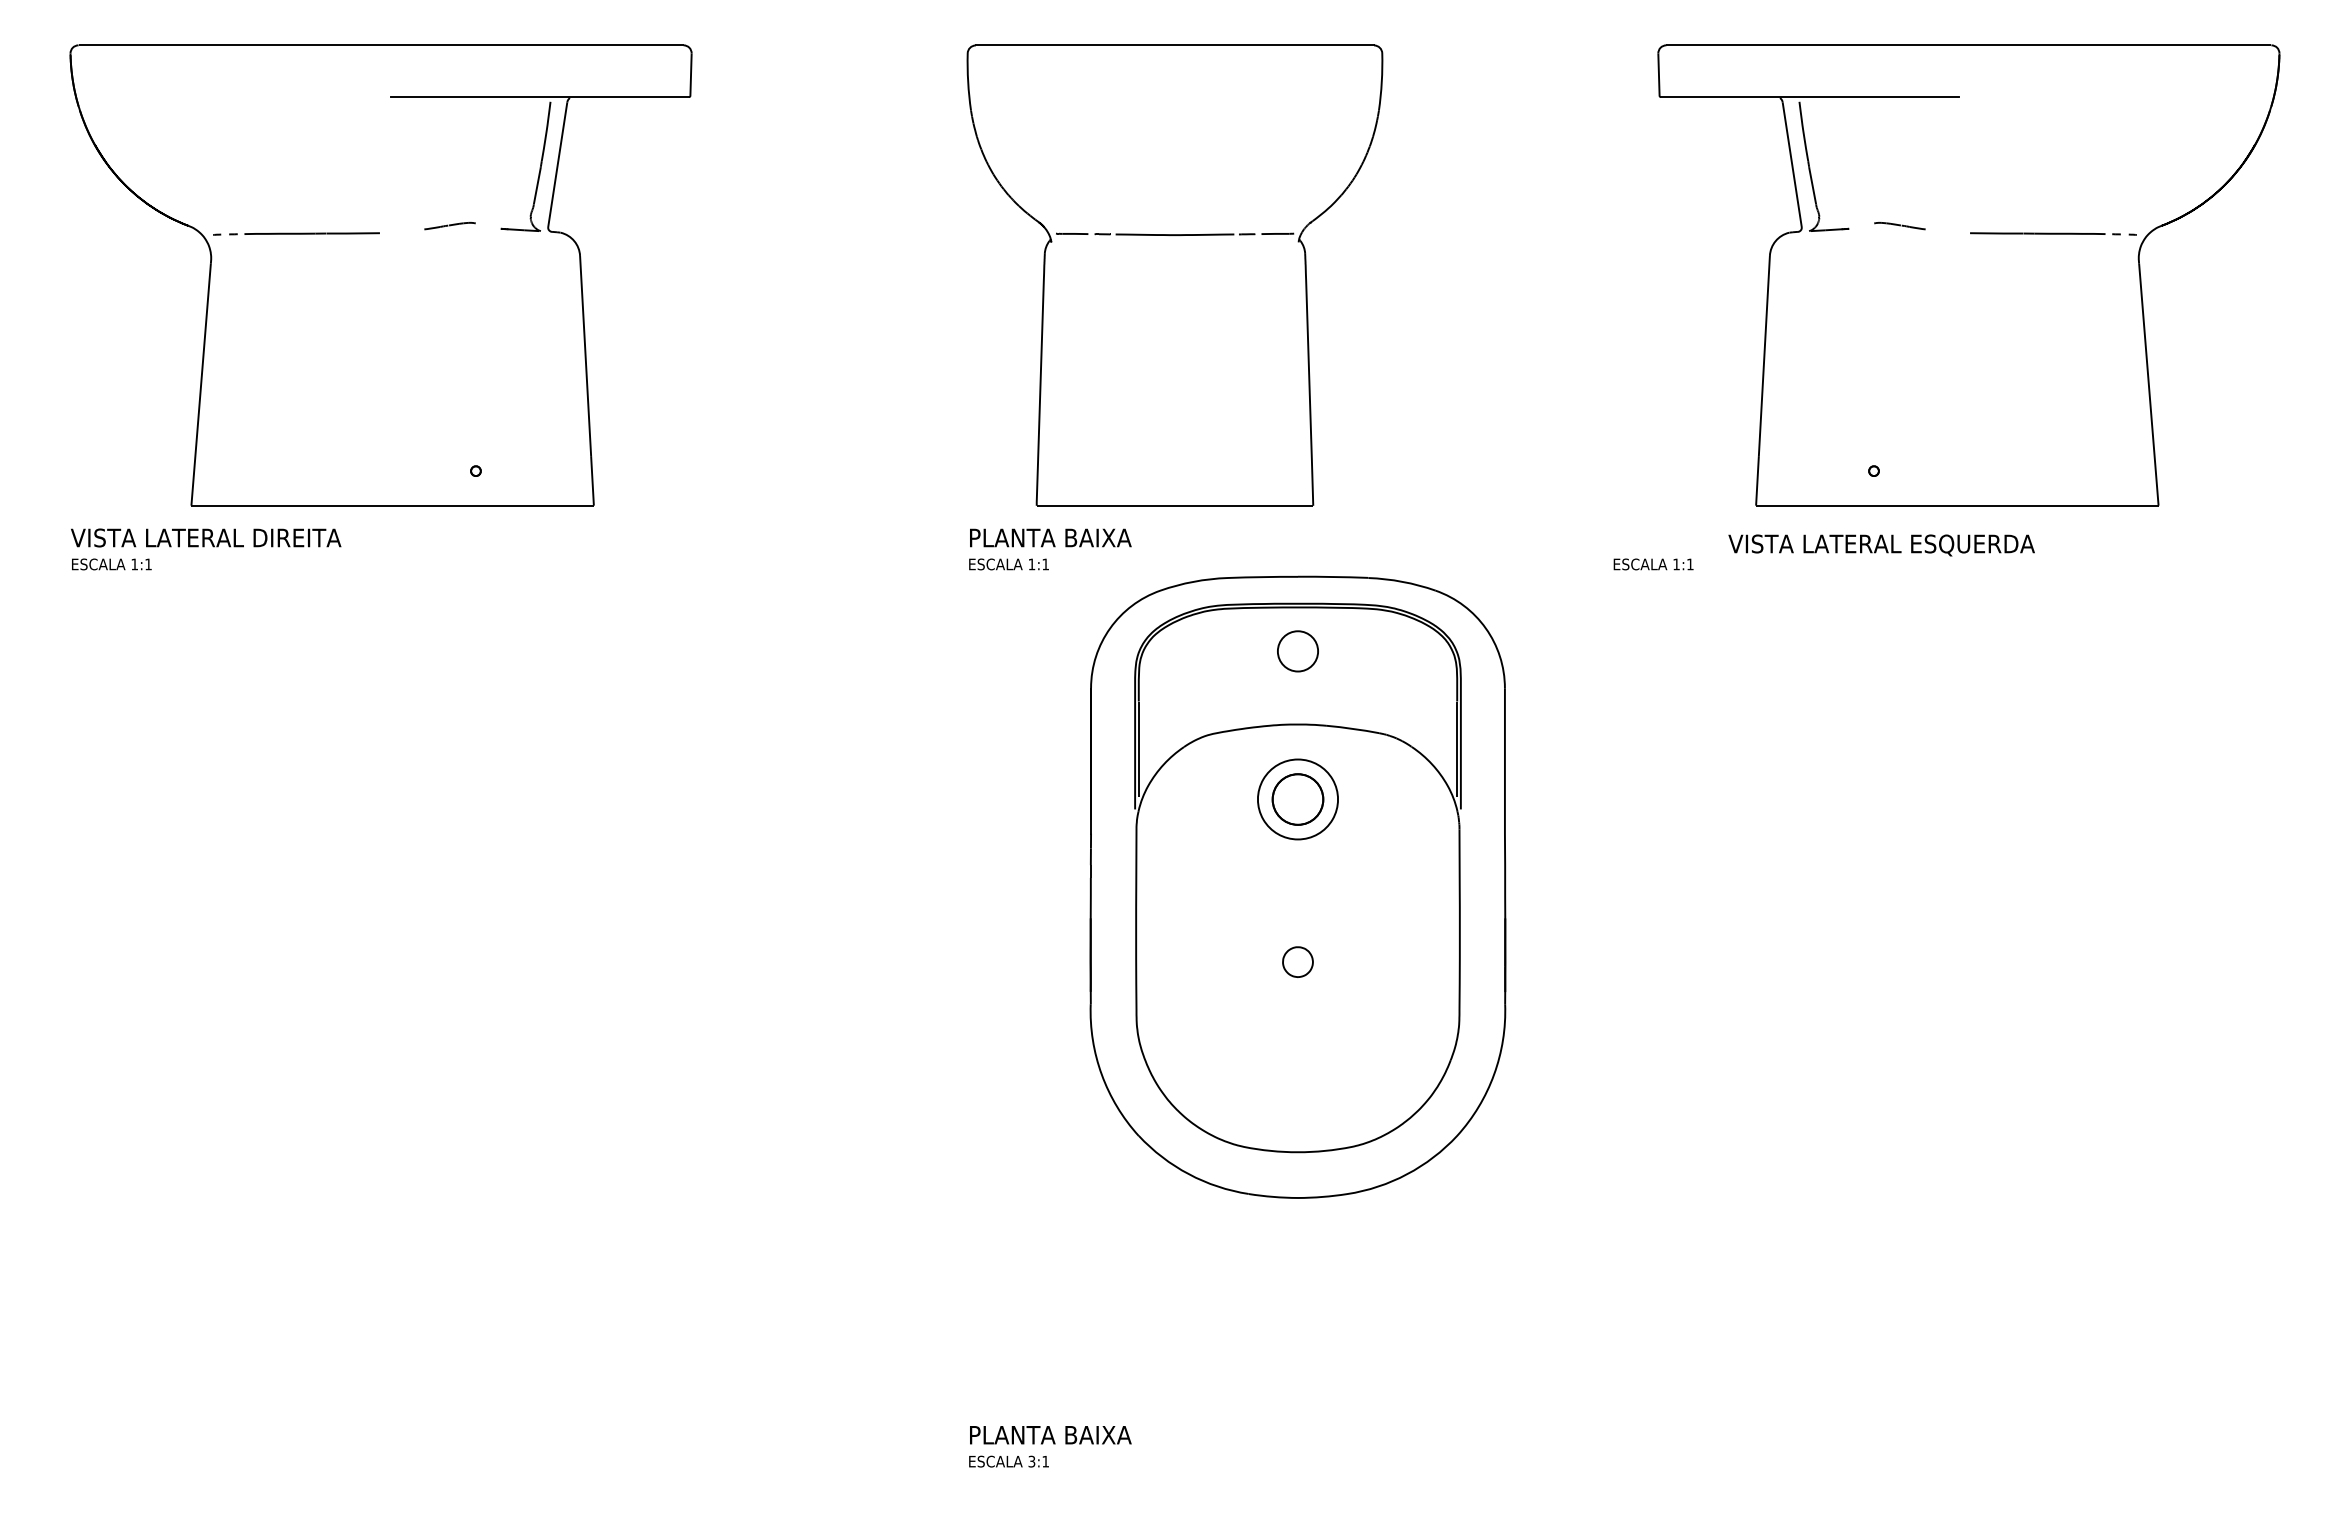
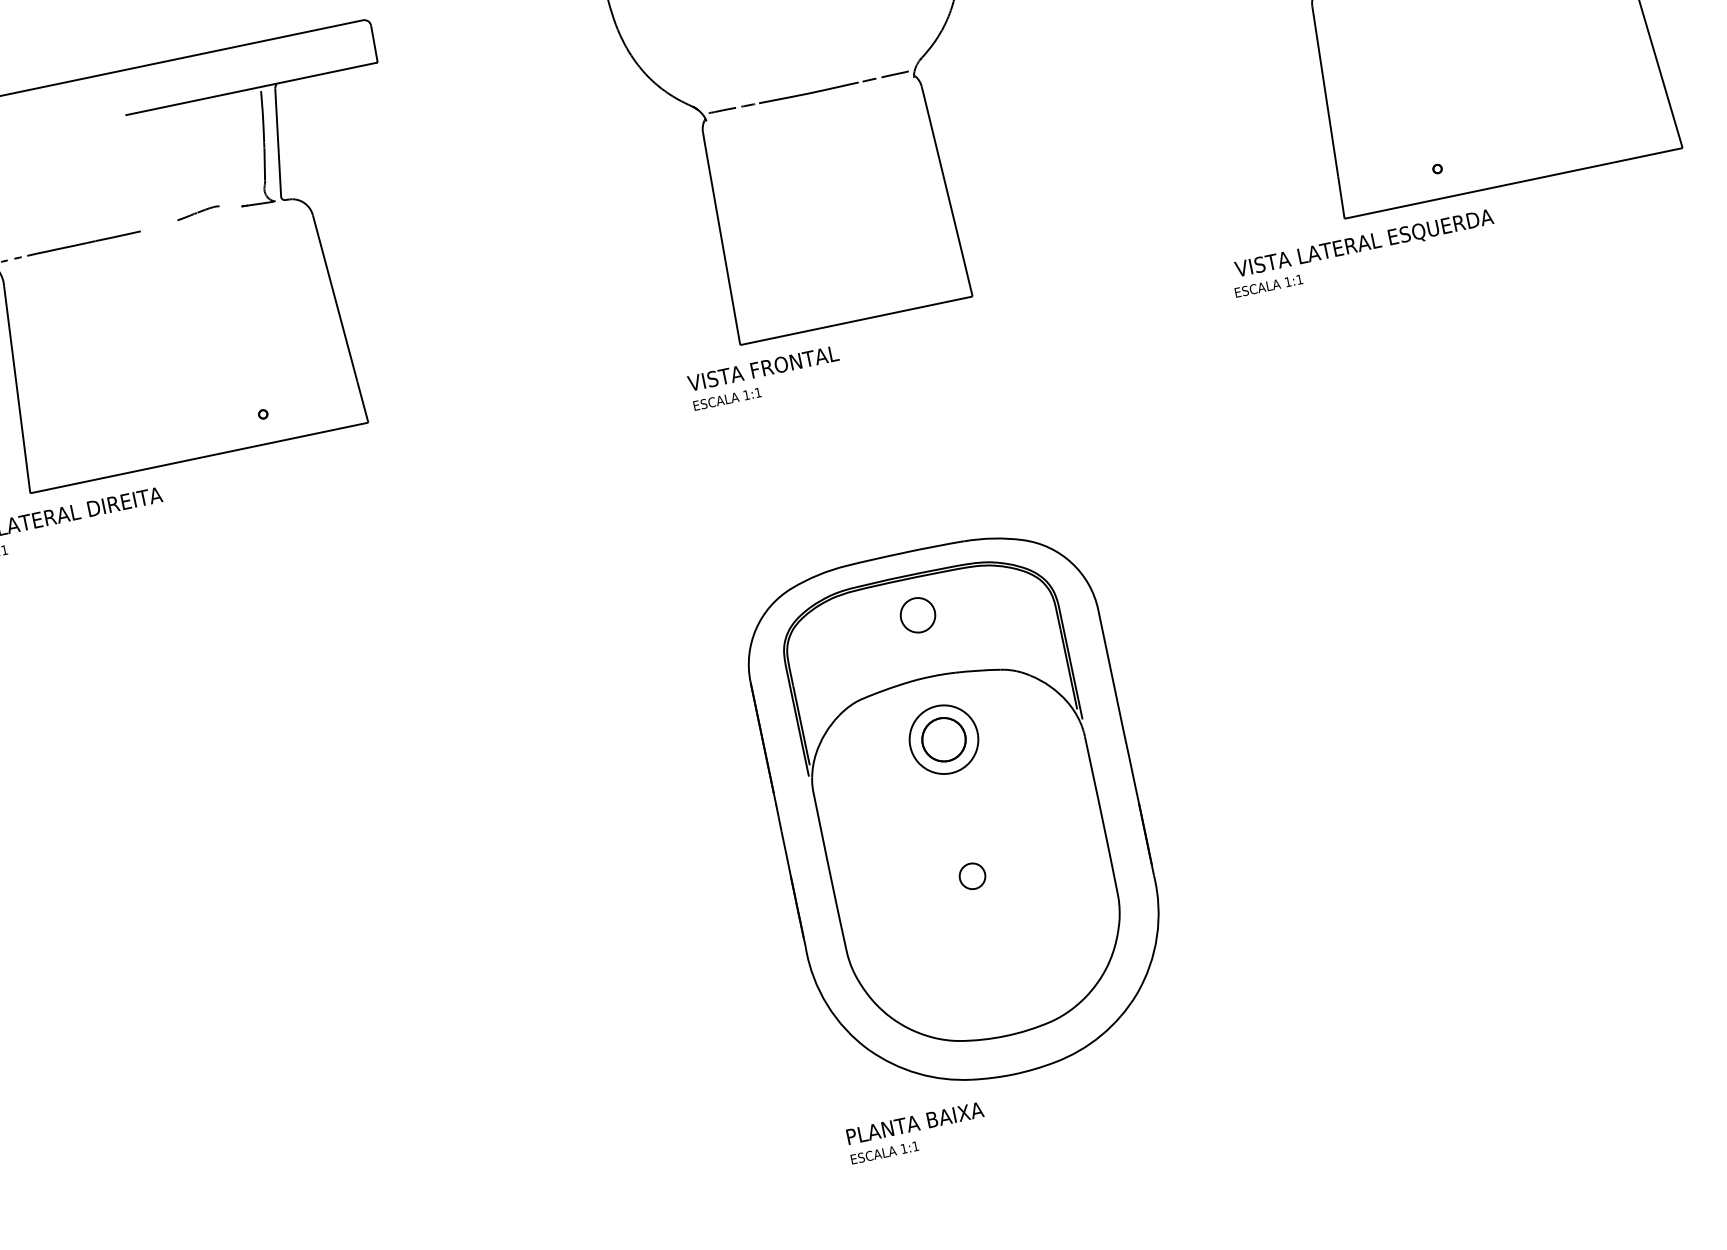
text: (1057, 537) -> (763, 368), PLANTA BAIXA -> VISTA FRONTAL
text: (1881, 545) -> (1364, 244), moved
part: (1297, 886) -> (958, 812), moved
text: (1031, 1461) -> (903, 1148), 3:1 -> 1:1

